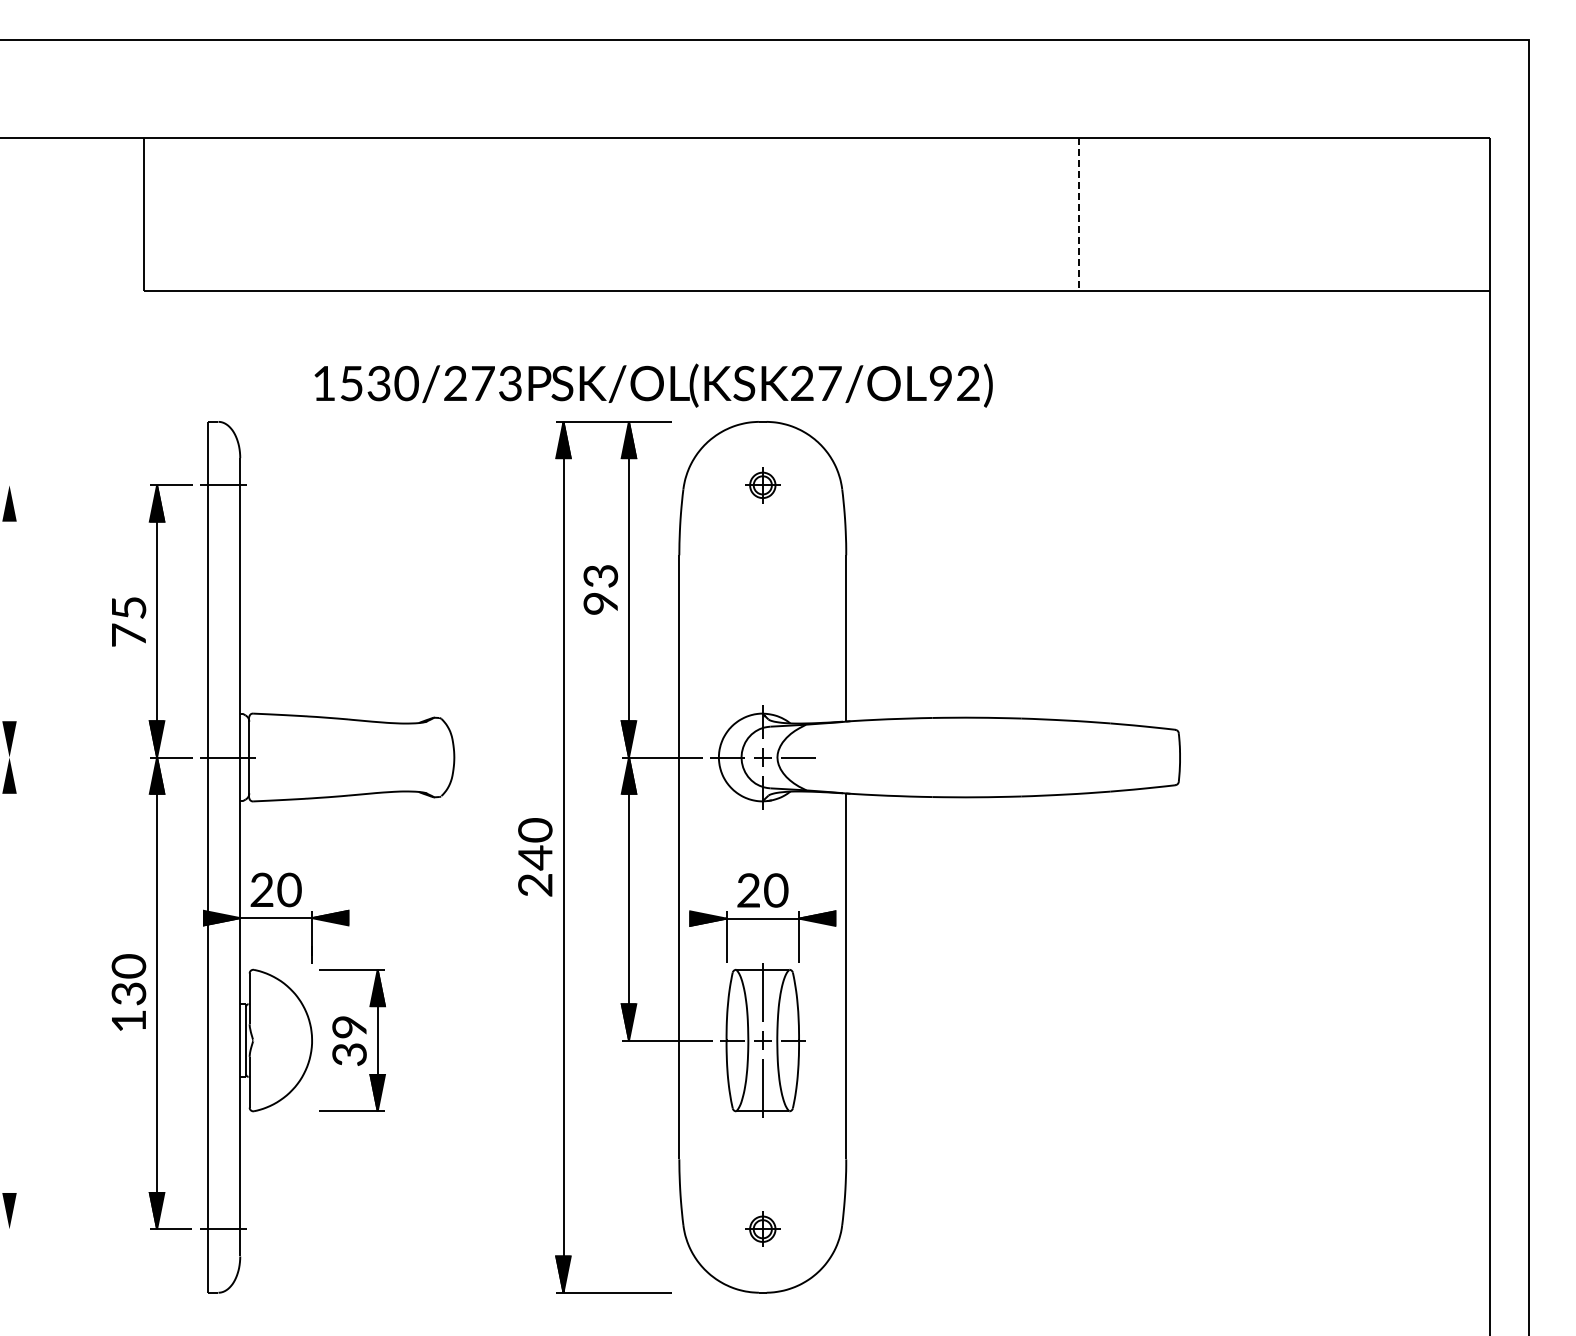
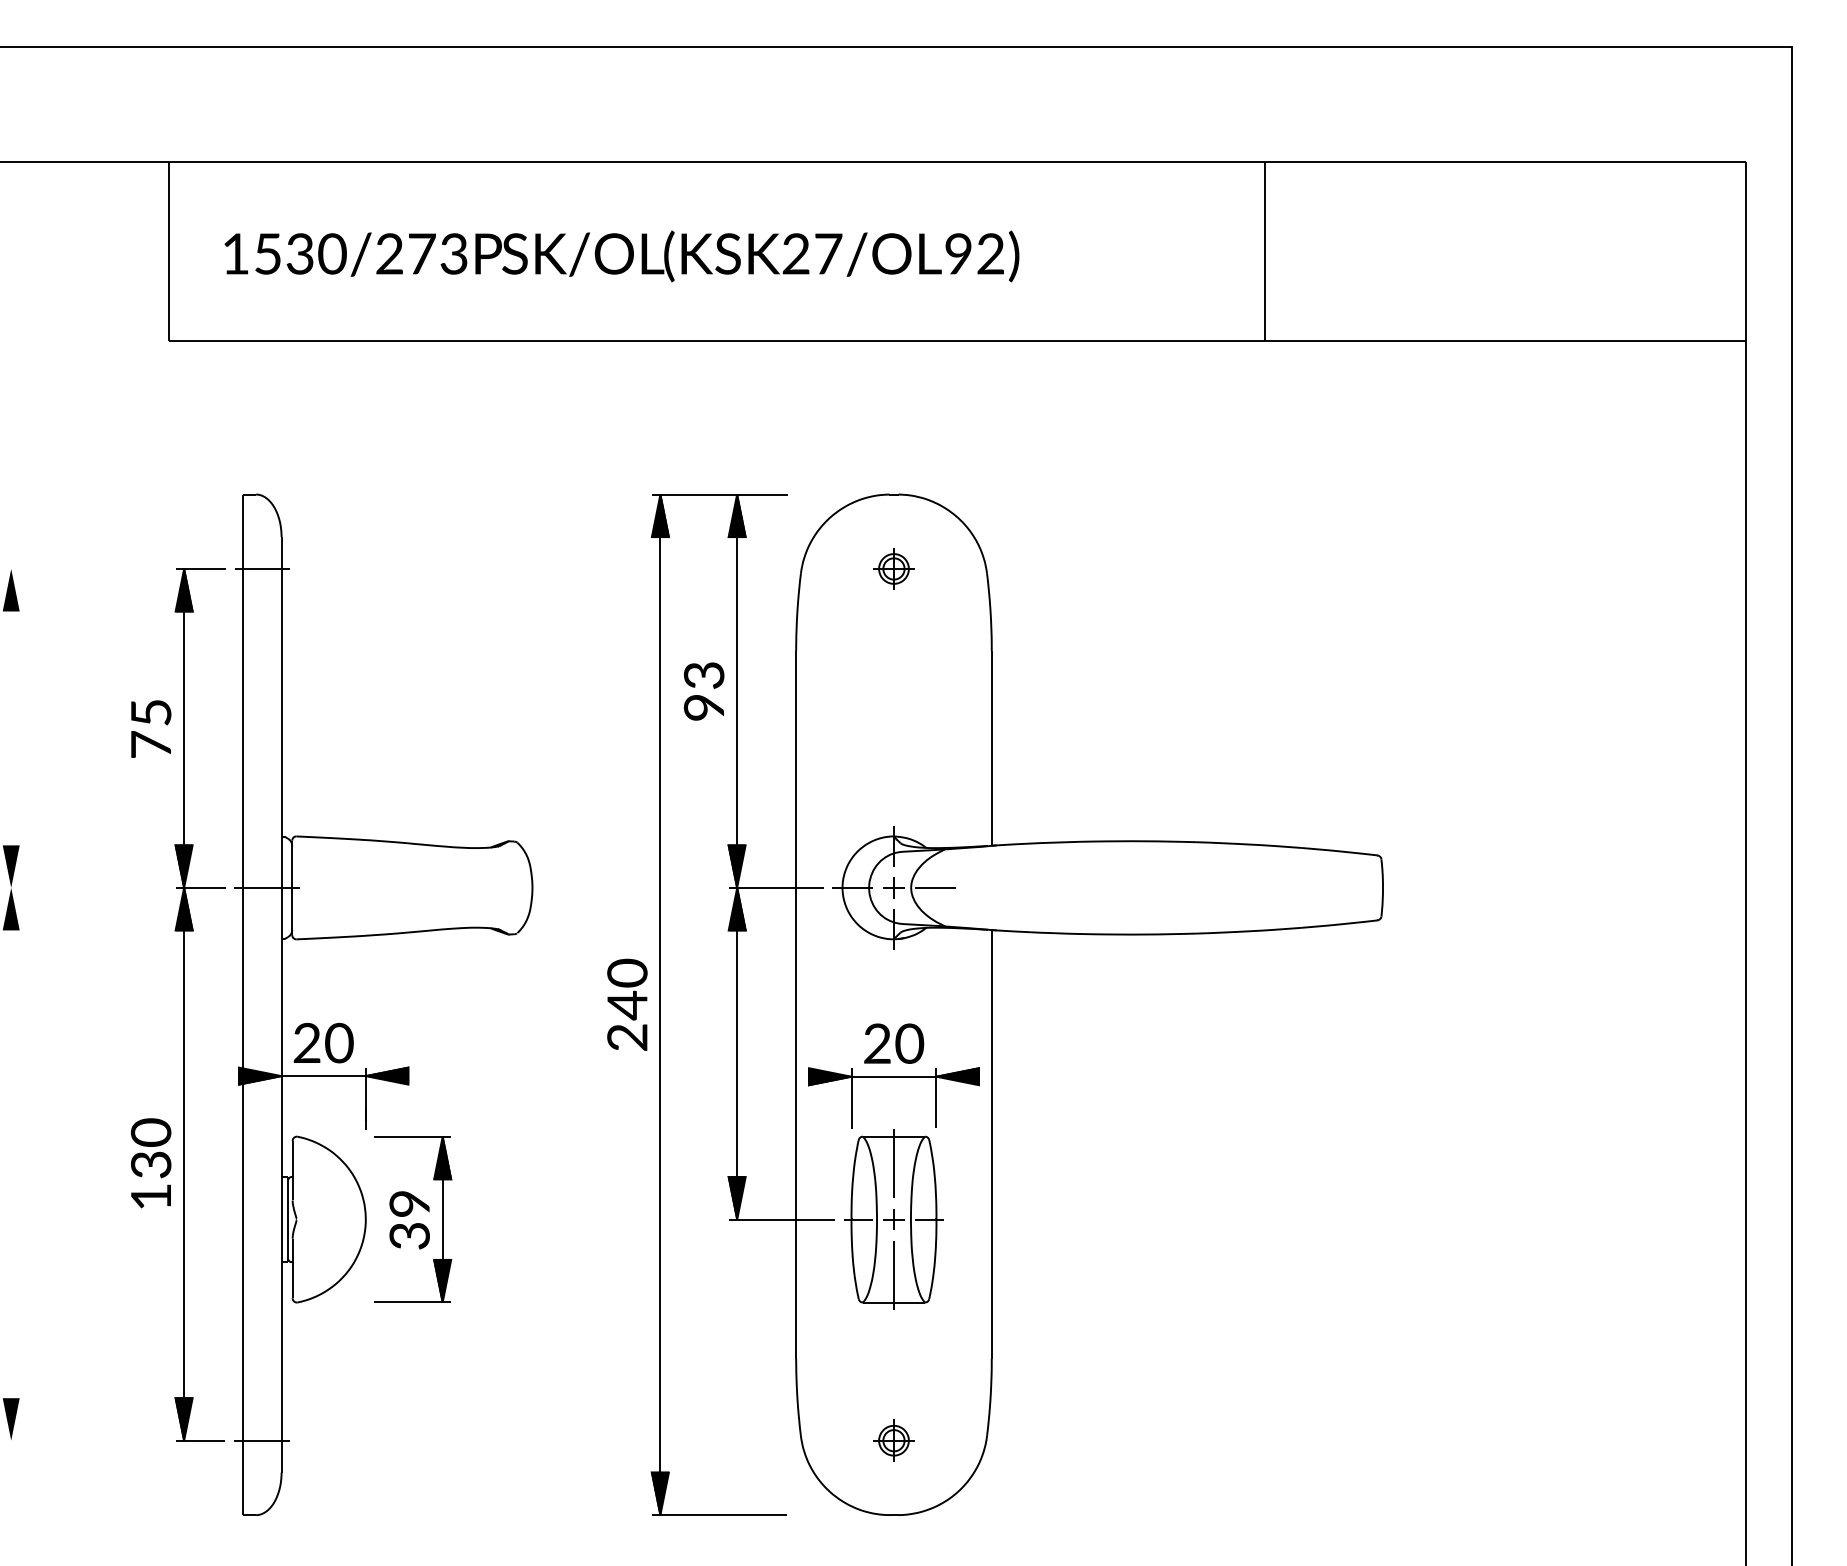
line: (1078, 214) -> (1263, 251), dashed -> solid
text: (653, 385) -> (621, 256), moved

